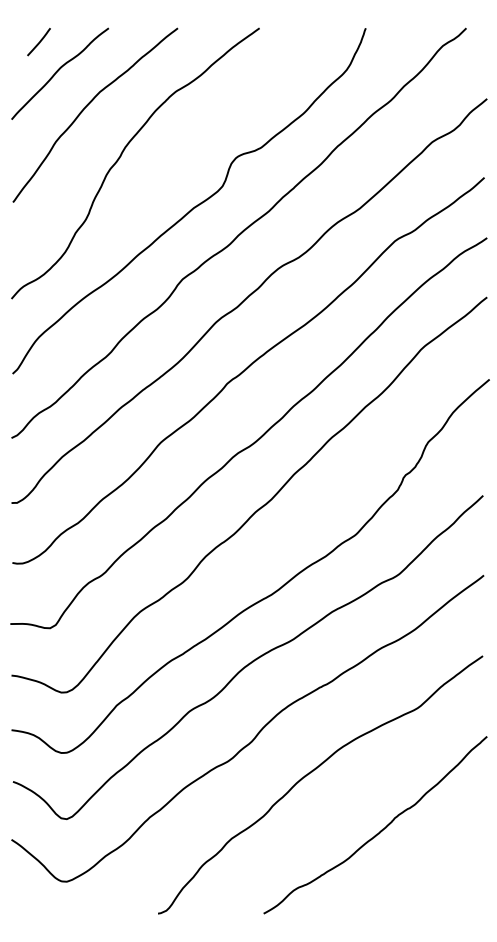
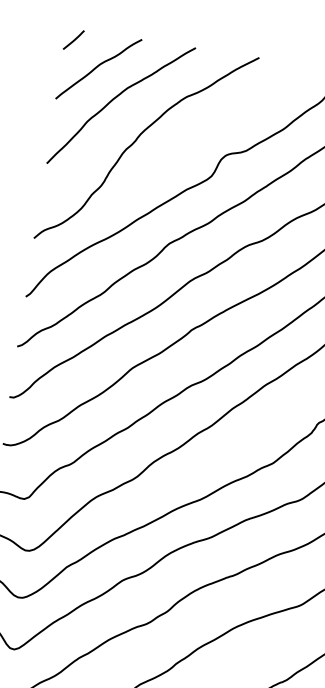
line: (38, 42) -> (73, 40), moved

